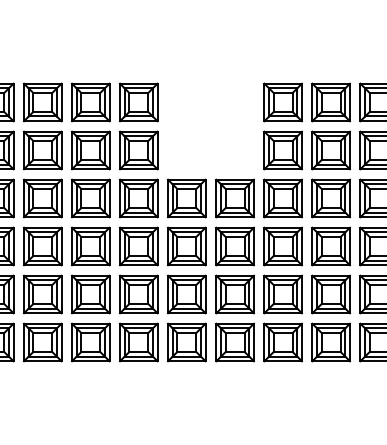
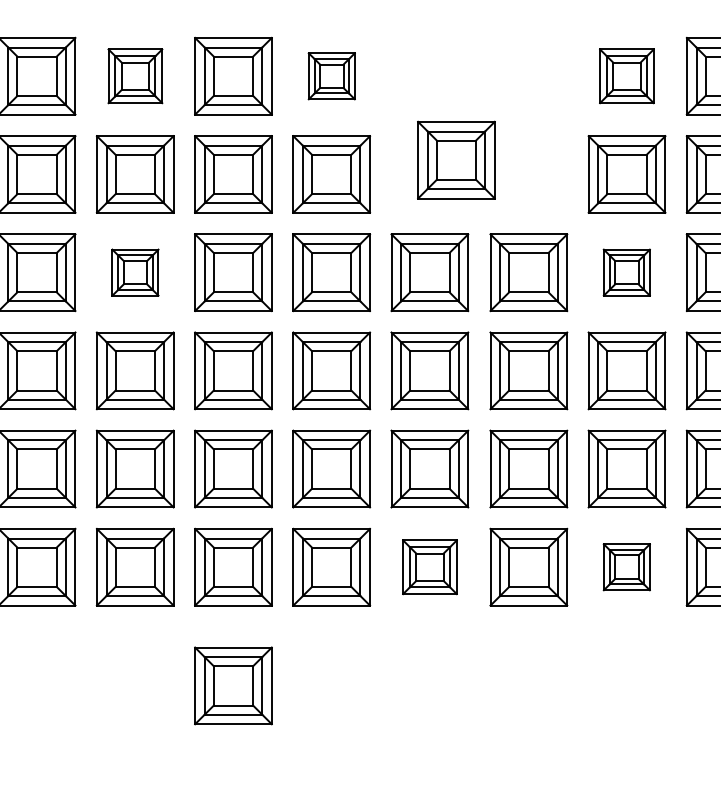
part: (42, 102) -> (134, 76), size x0.7
part: (138, 102) -> (331, 76), size x0.6
part: (282, 102) -> (625, 76), size x0.7
part: (199, 143) -> (455, 160), added
part: (42, 198) -> (134, 272), size x0.6
part: (282, 198) -> (625, 272), size x0.6
part: (186, 342) -> (429, 567), size x0.7
part: (282, 342) -> (625, 567), size x0.6
part: (90, 400) -> (232, 685), added

